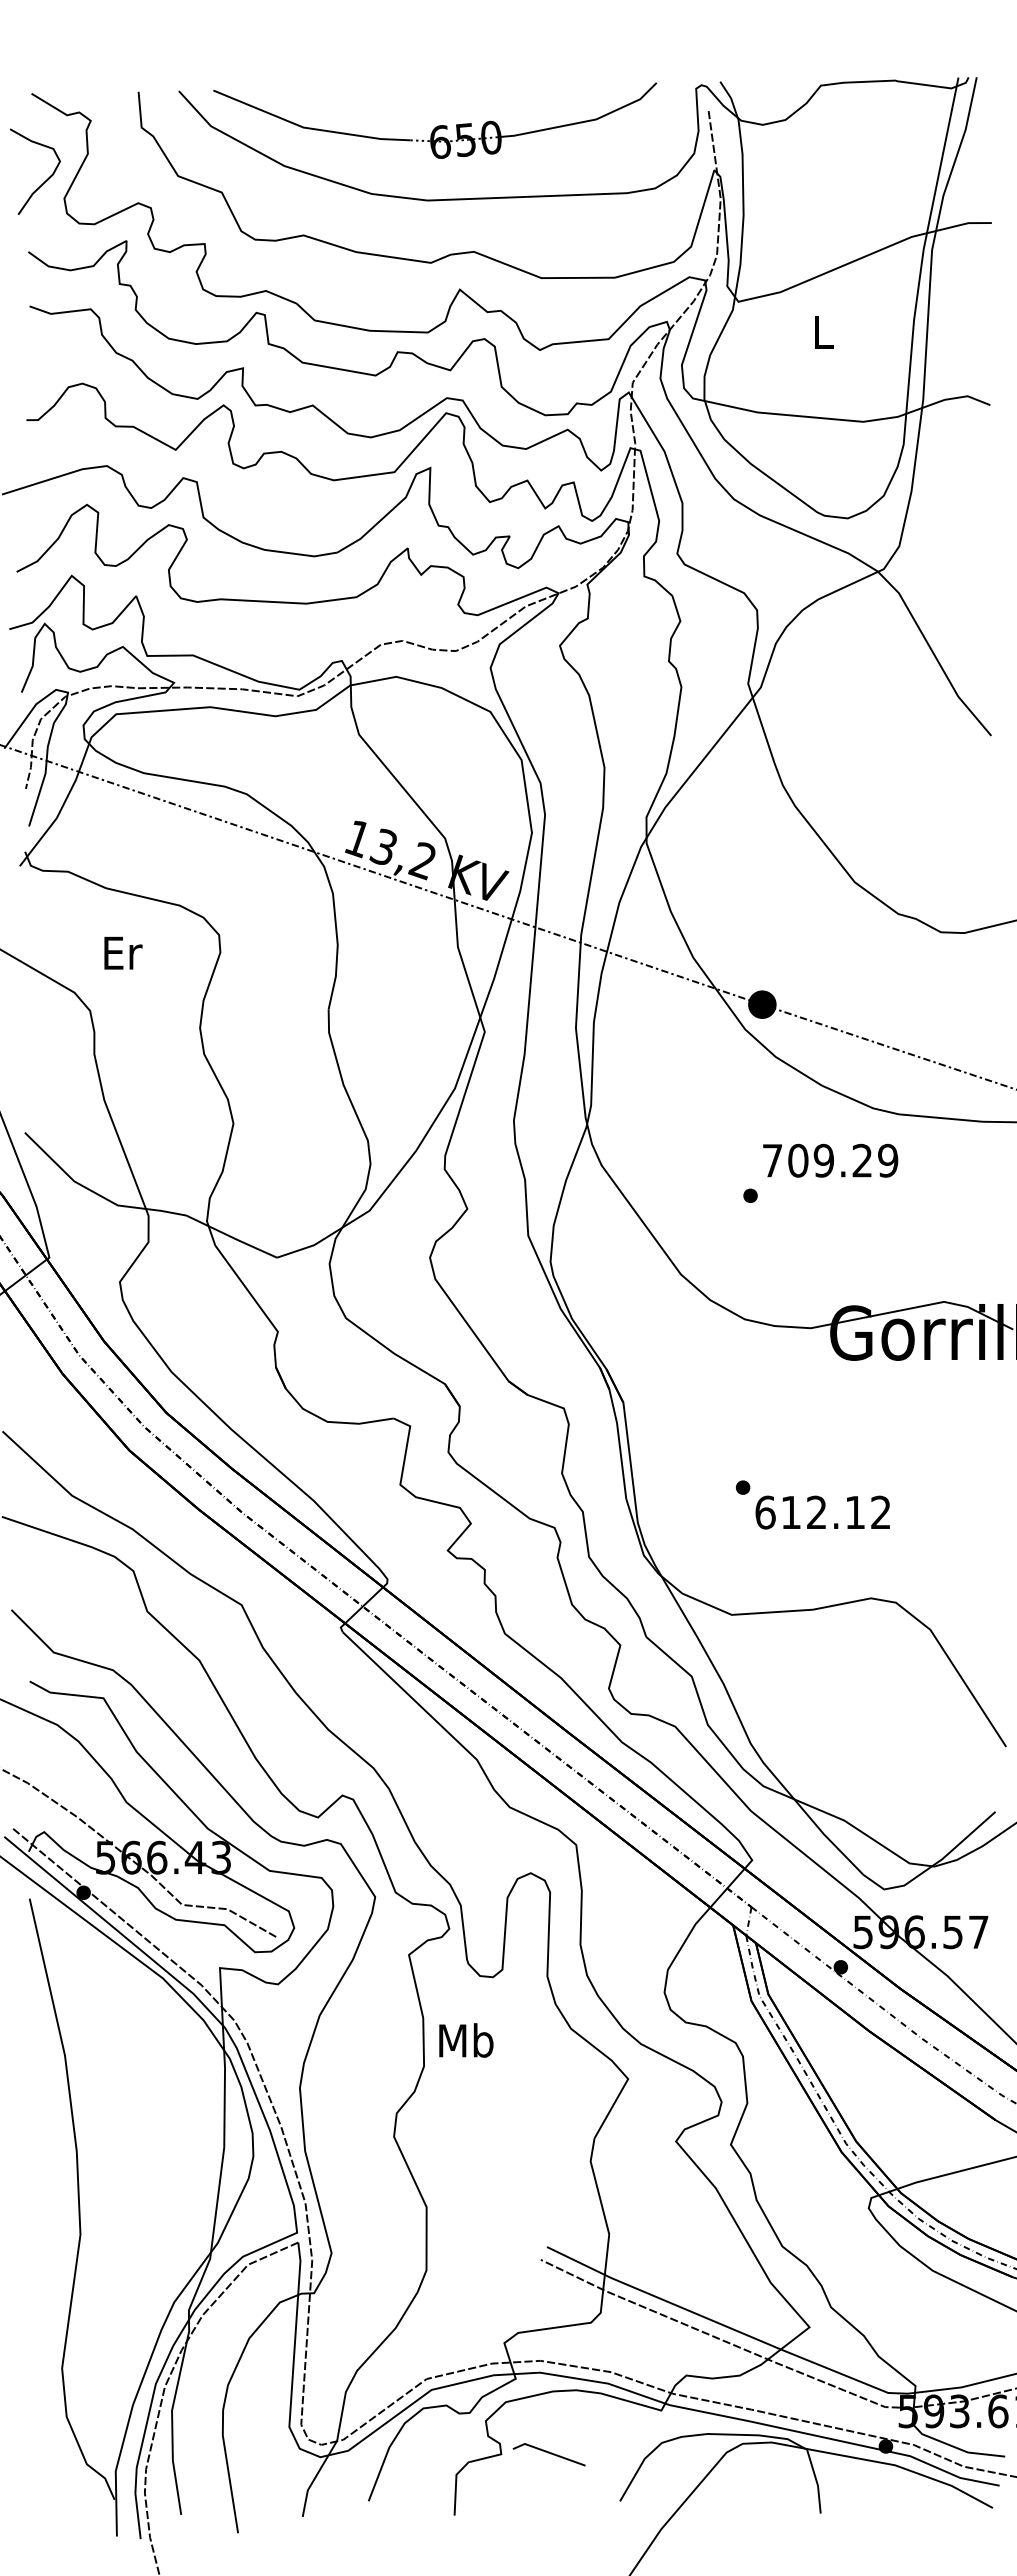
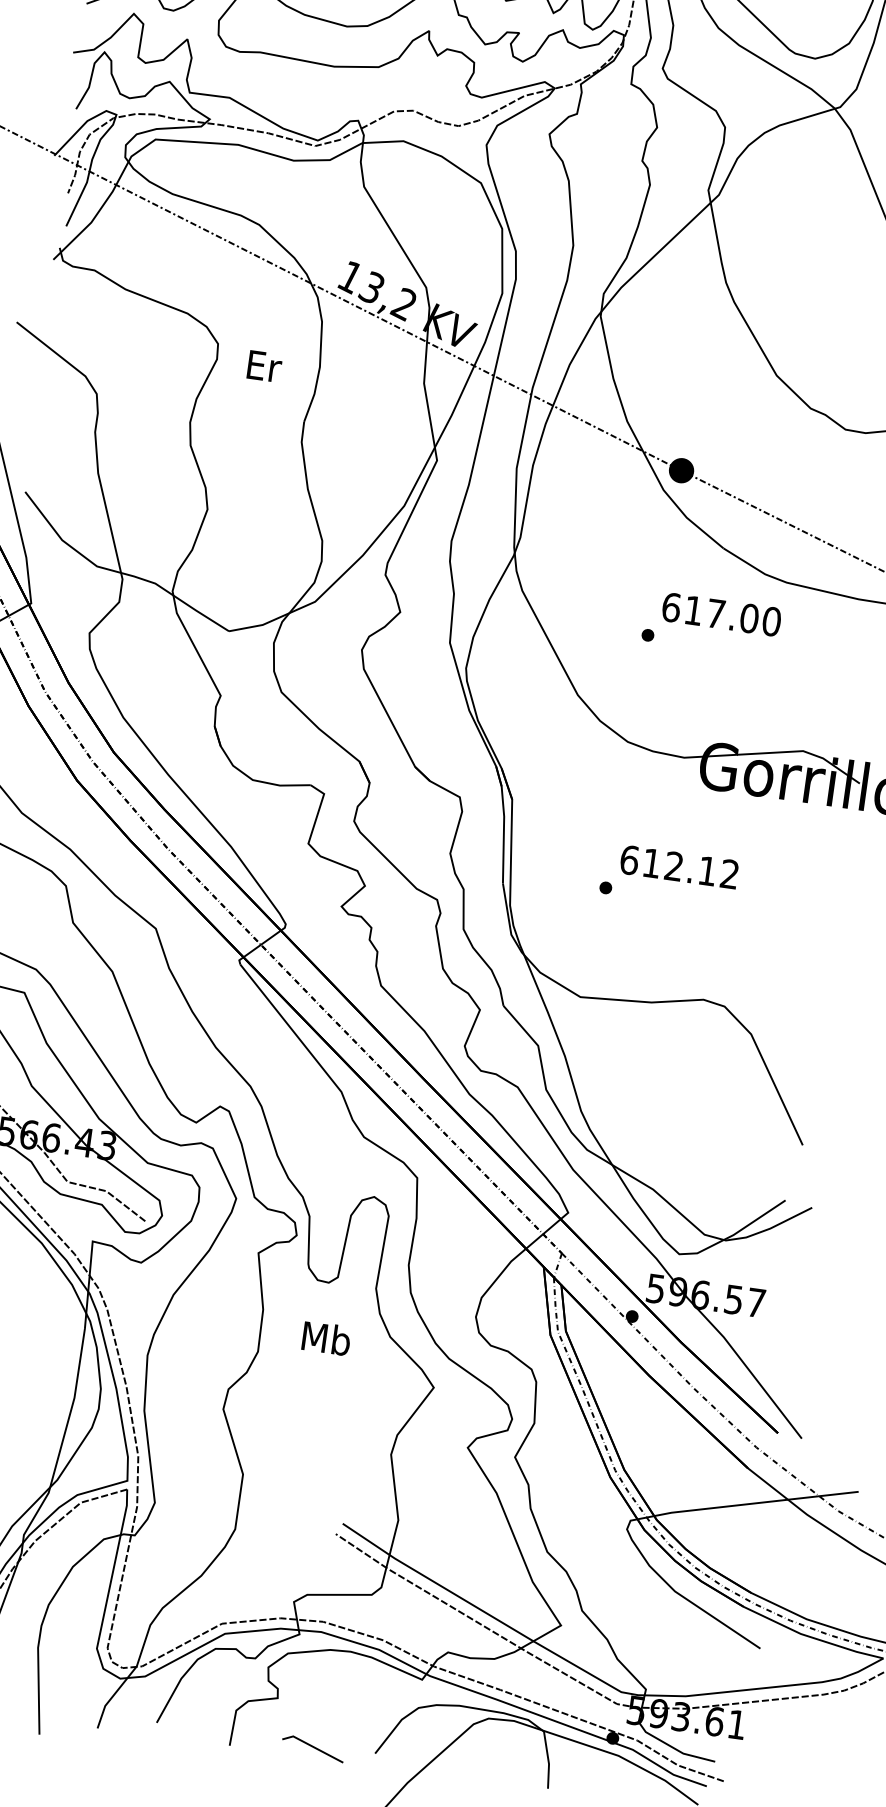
text: (123, 952) -> (264, 365), moved
text: (830, 1160) -> (721, 614), 709.29 -> 617.00
text: (822, 1512) -> (679, 867), moved
text: (466, 2040) -> (326, 1338), moved
line: (548, 2453) -> (312, 1747), moved

